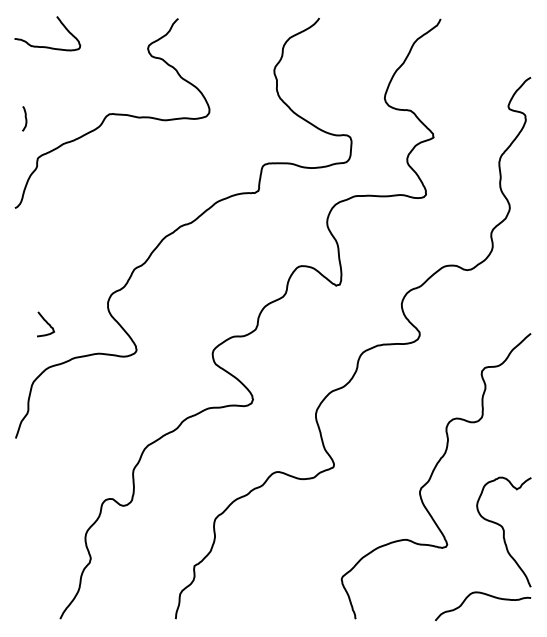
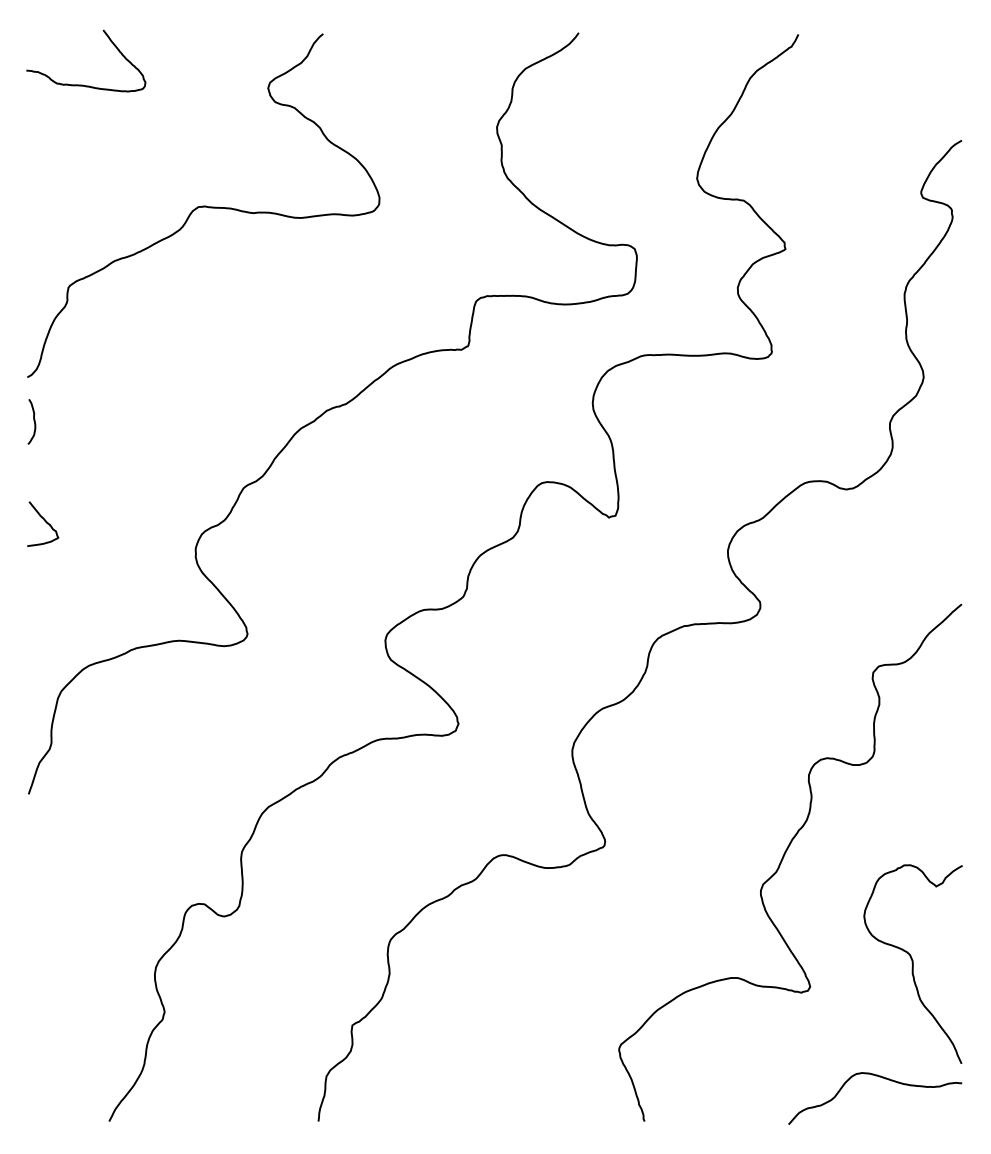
curve: (25, 118) -> (33, 421), moved
curve: (46, 323) -> (44, 522), moved

